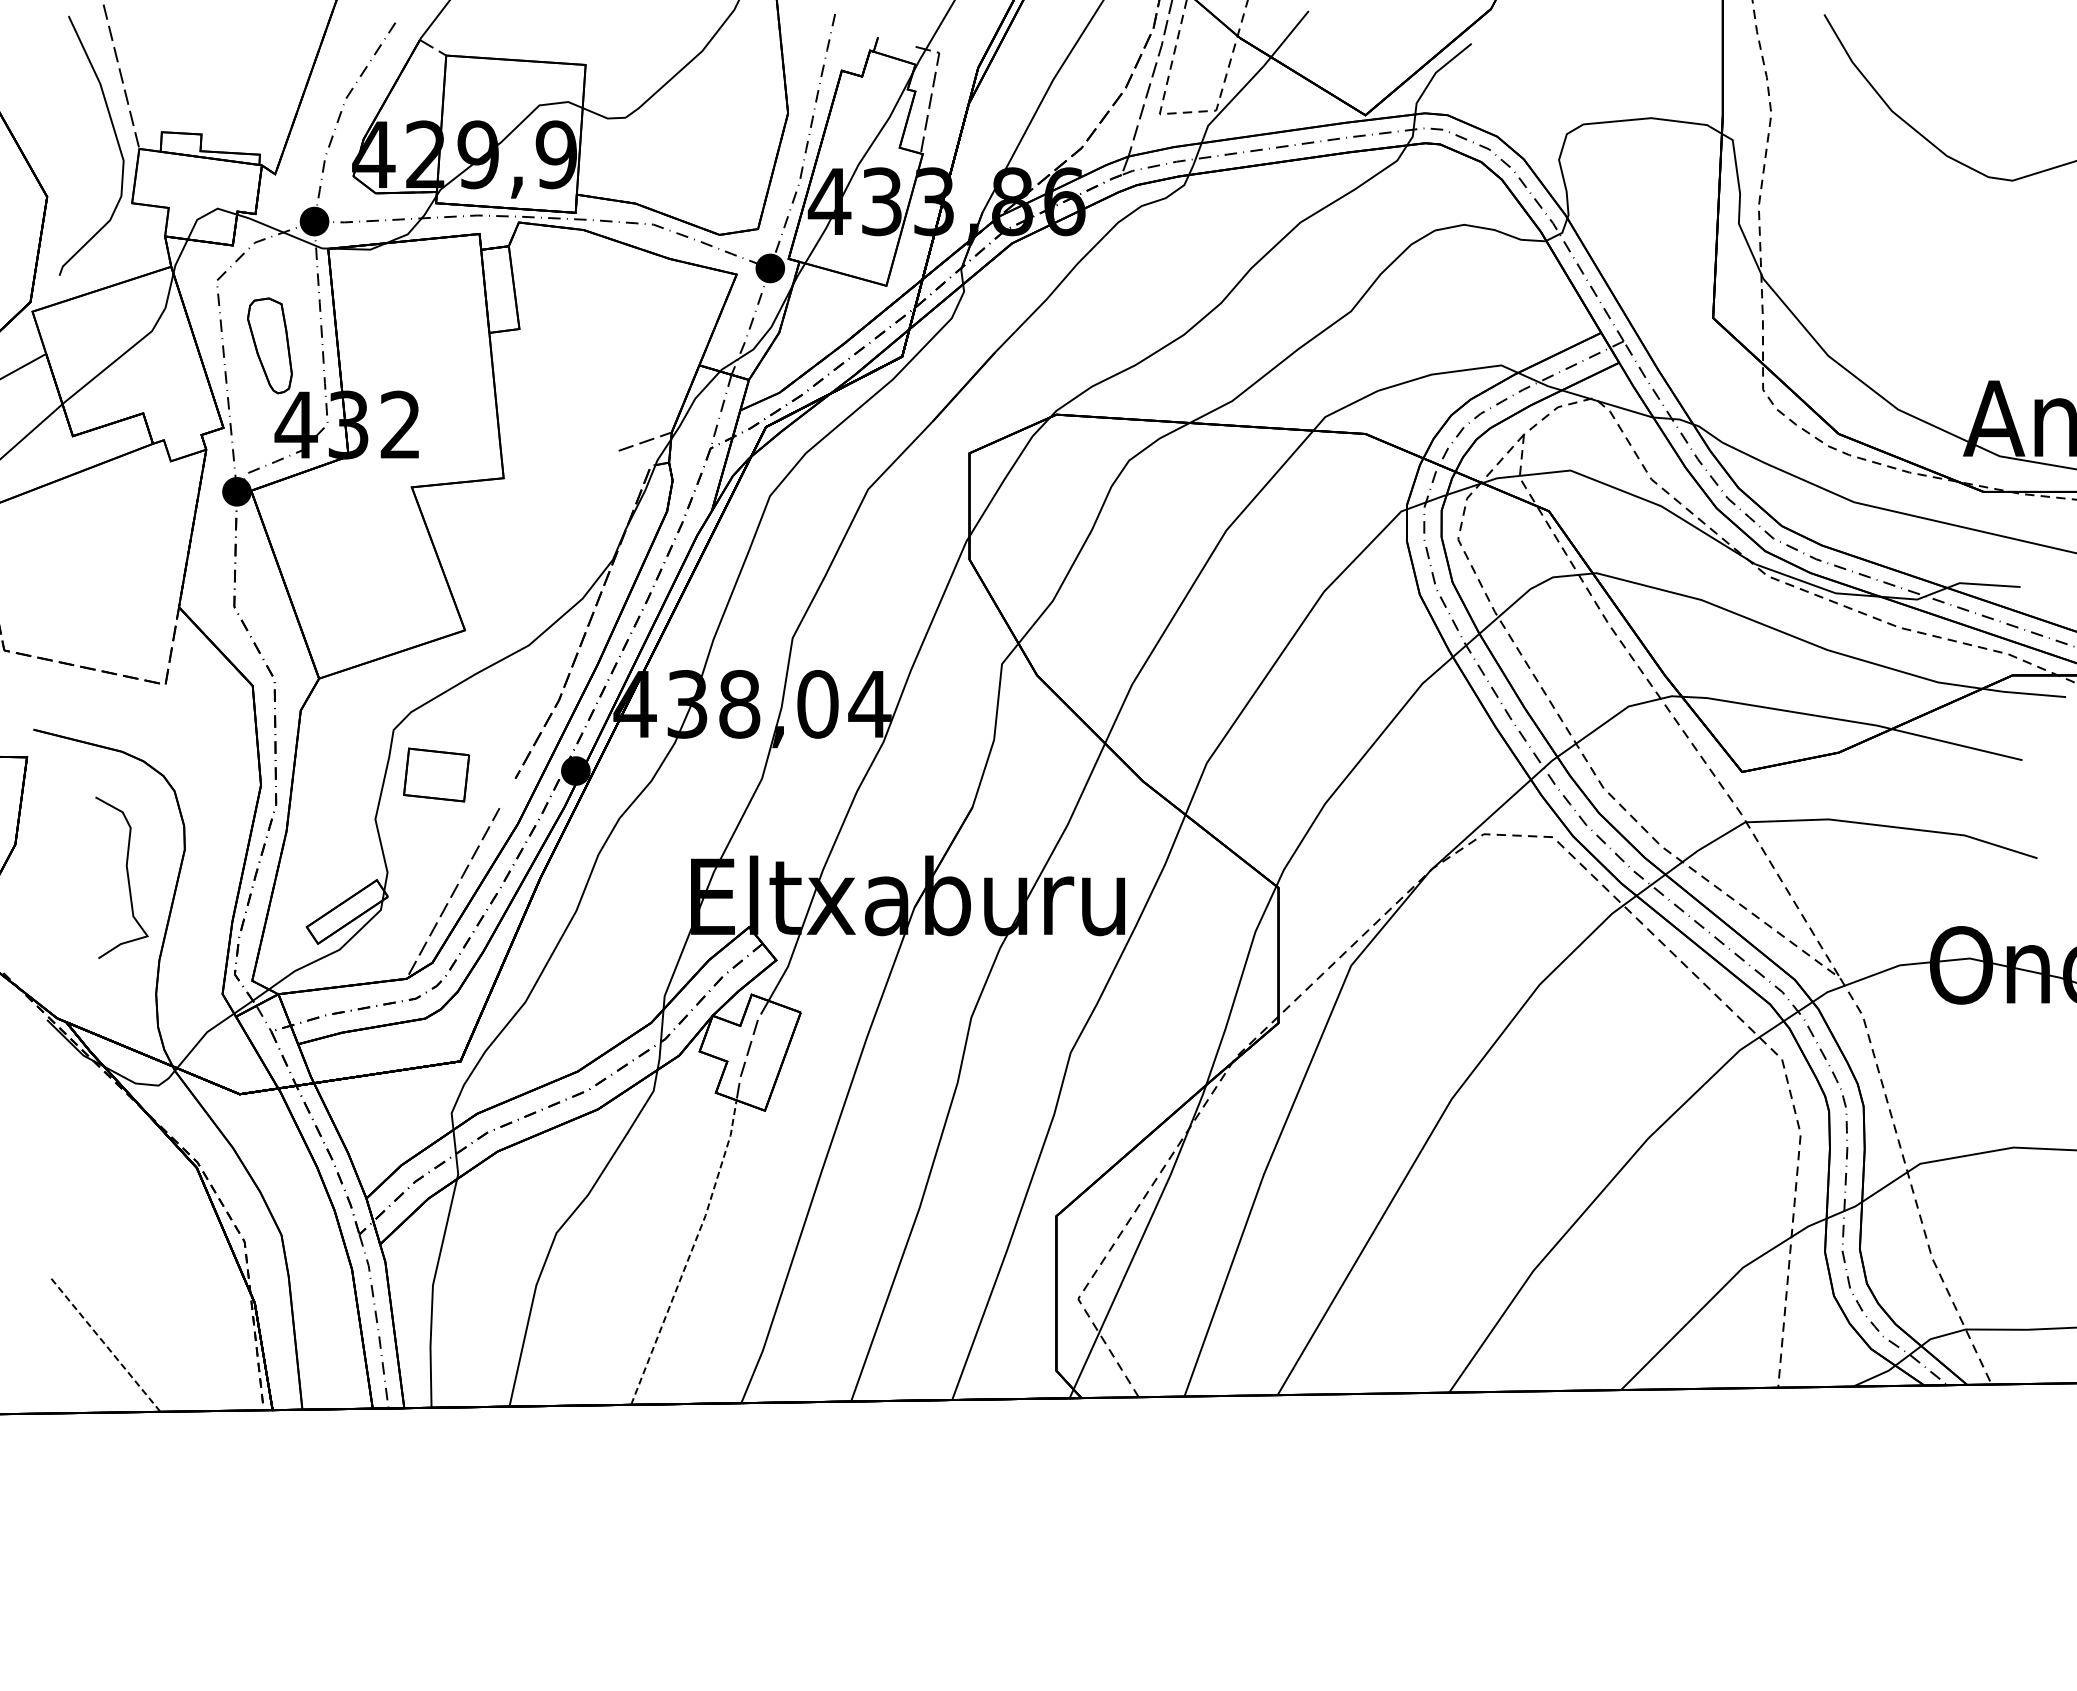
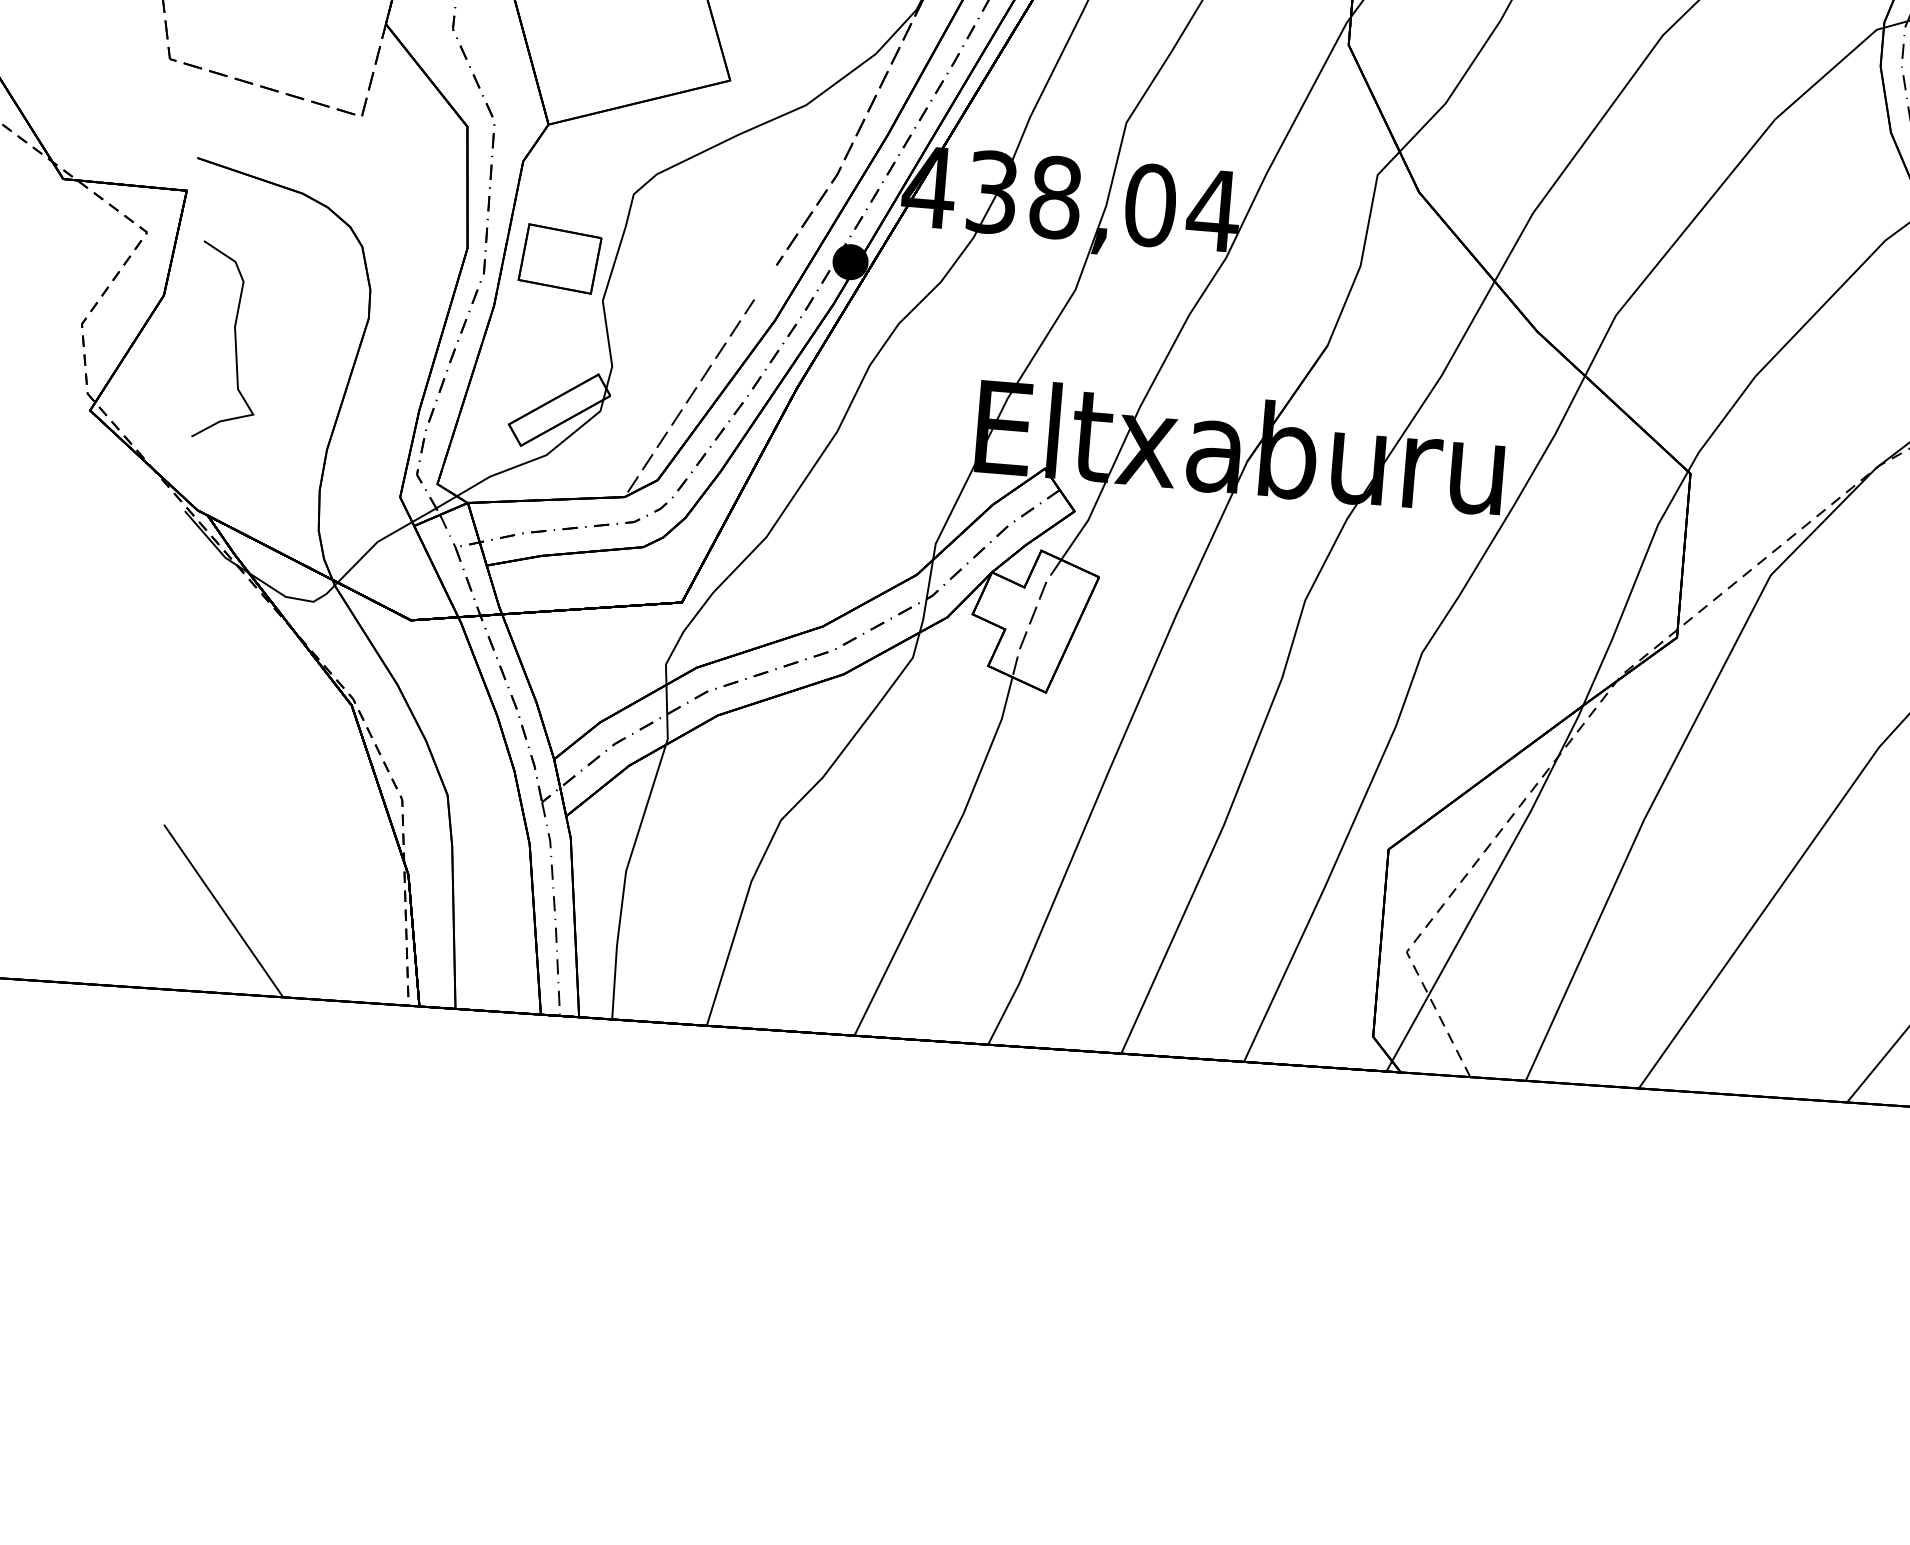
part: (436, 774) -> (560, 258), moved
curve: (127, 877) -> (234, 341), moved
line: (690, 1252) -> (941, 857), dashed -> solid
line: (105, 1344) -> (223, 910), dashed -> solid

